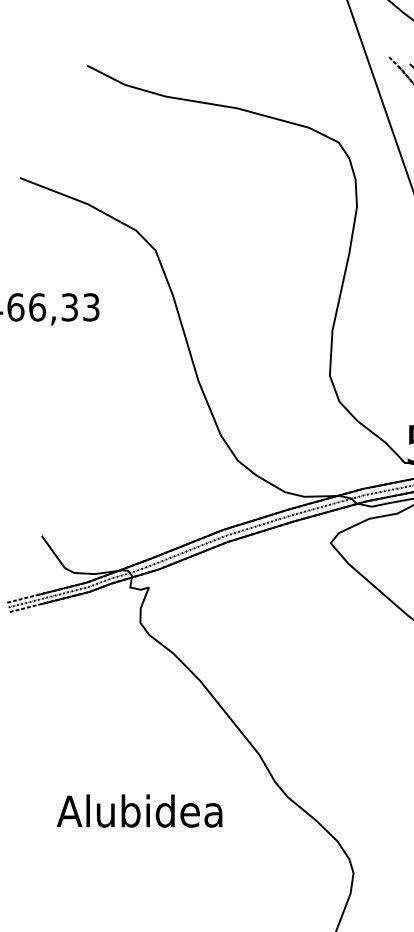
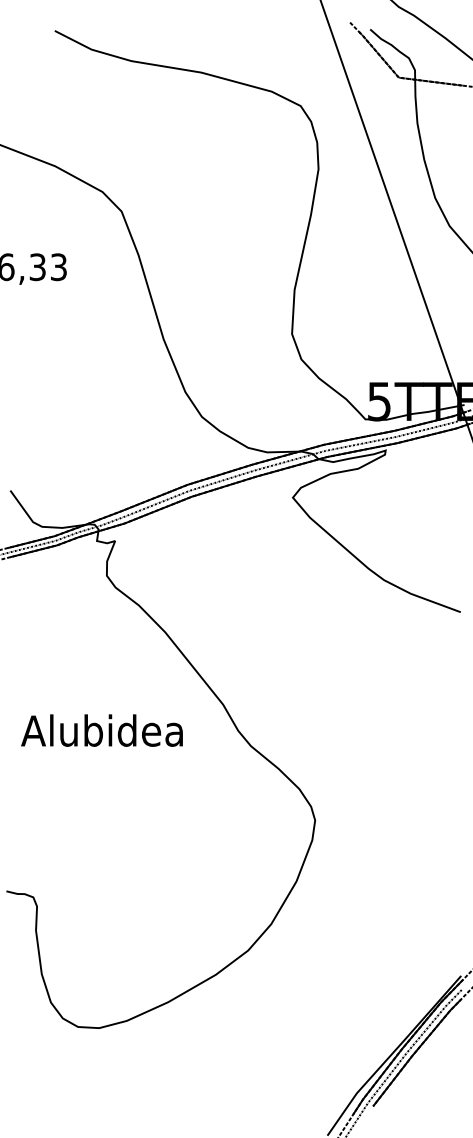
text: (139, 810) -> (101, 730), moved

